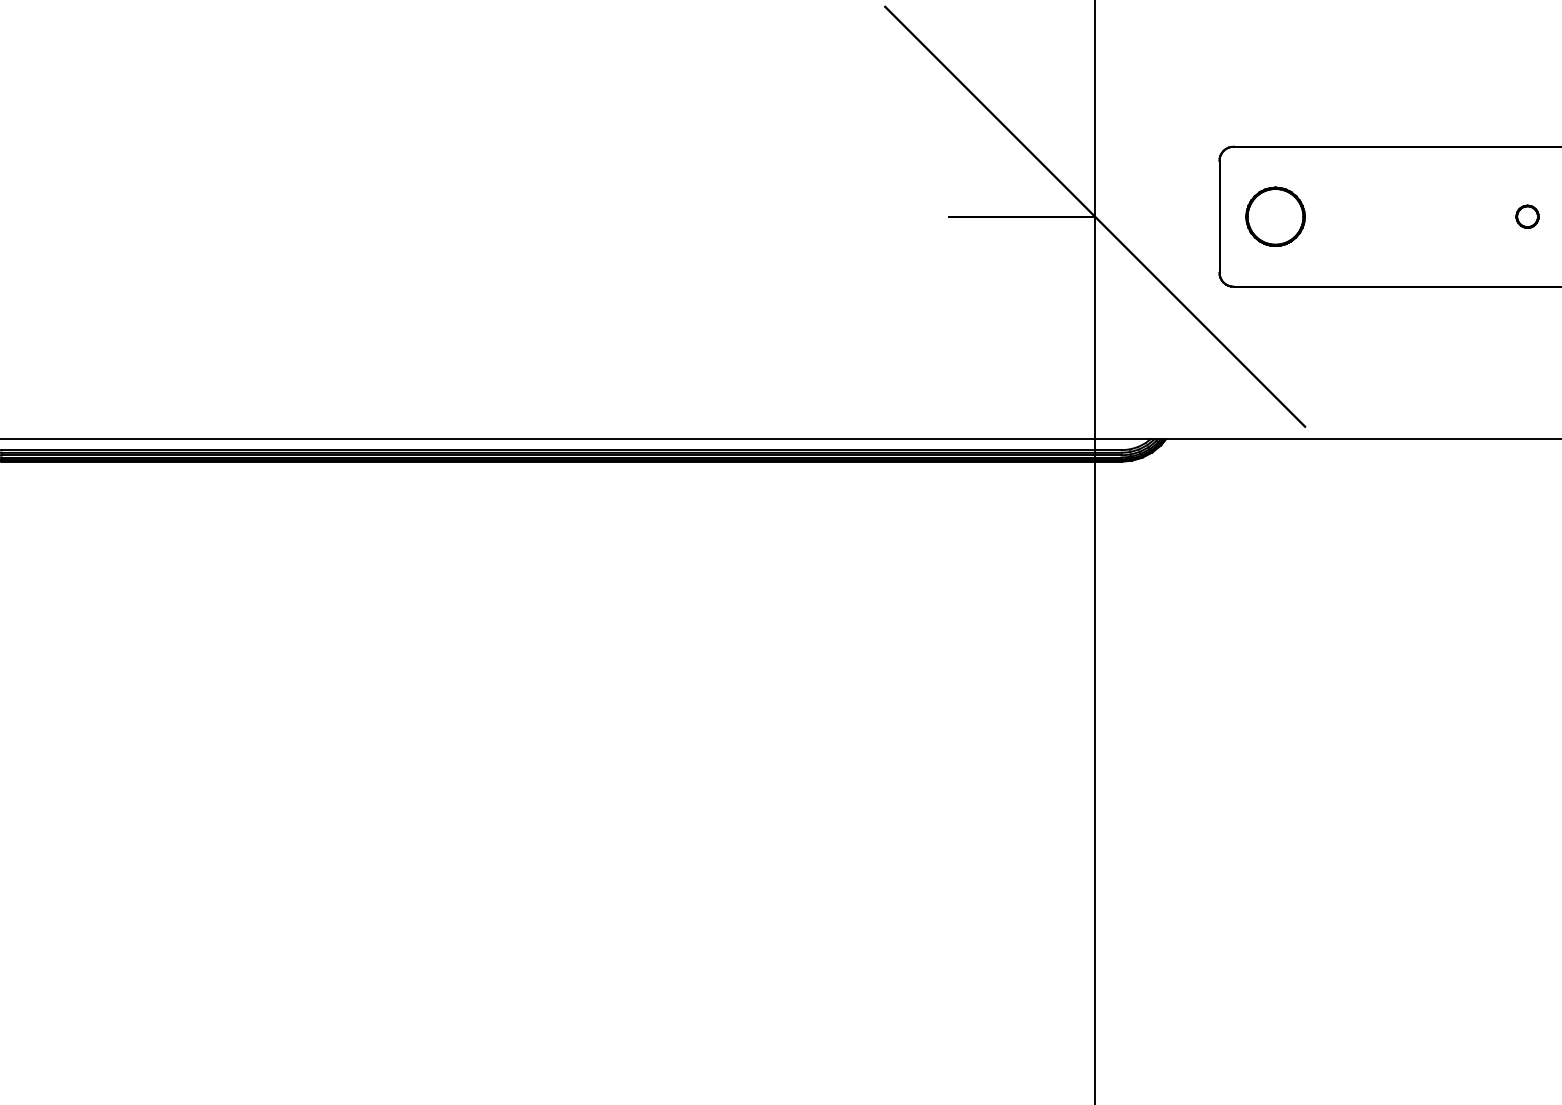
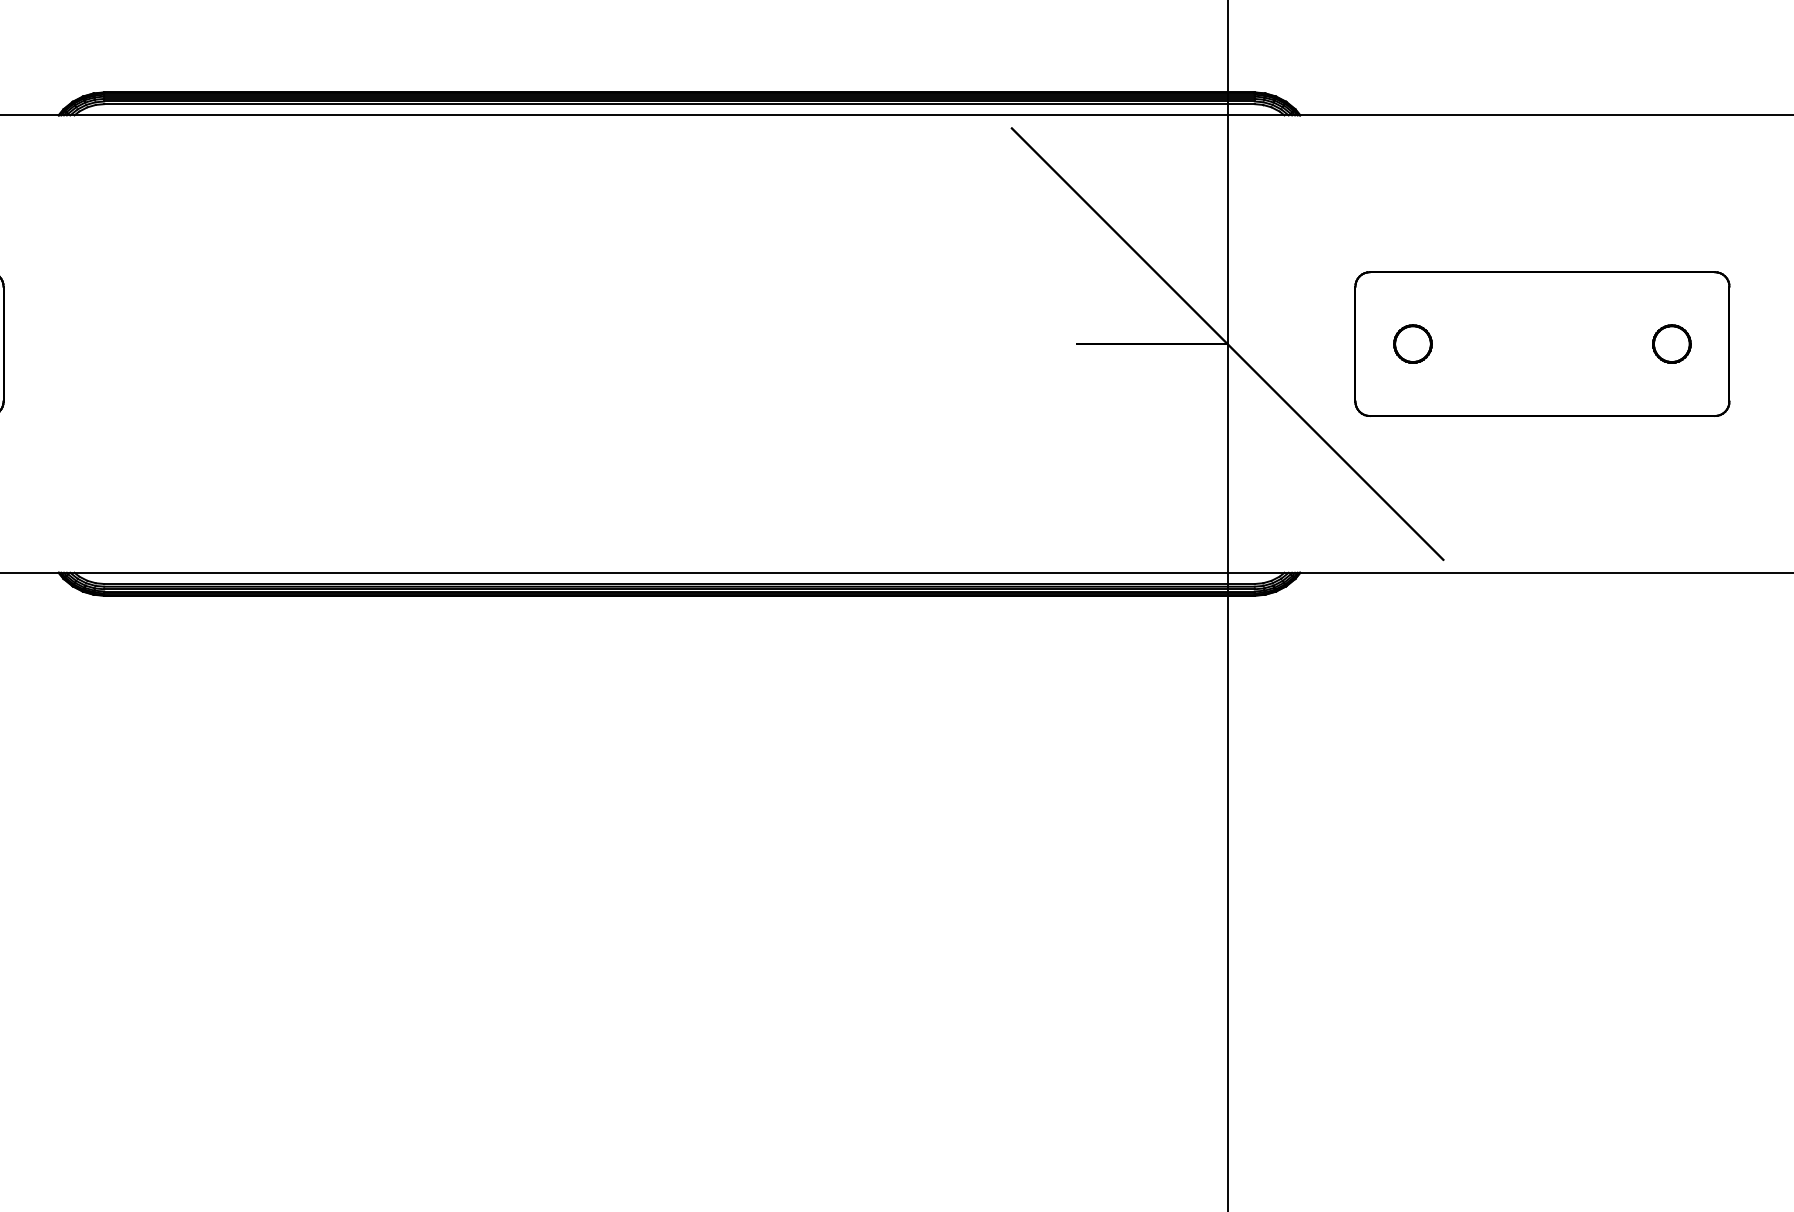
part: (1275, 216) -> (1412, 343), size x0.62
part: (1527, 216) -> (1671, 343), size x1.67

